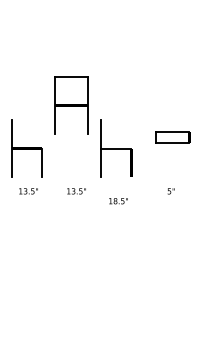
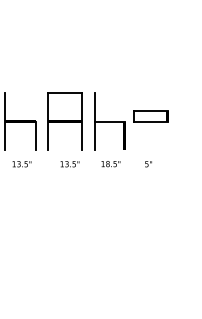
part: (71, 105) -> (64, 121), moved
part: (172, 137) -> (150, 116), moved
text: (170, 191) -> (147, 164), moved
text: (118, 201) -> (110, 164), moved

